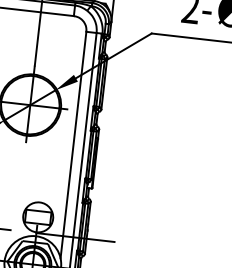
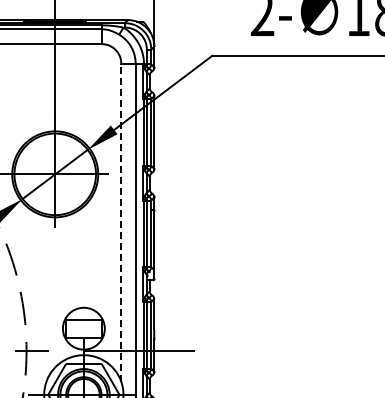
line: (73, 144) -> (121, 222), solid -> dashed

